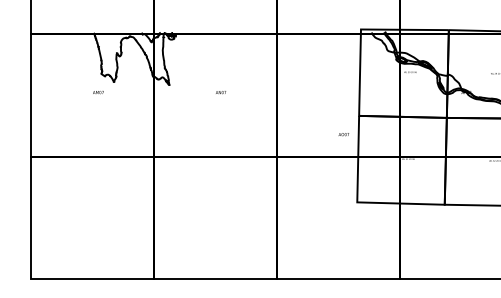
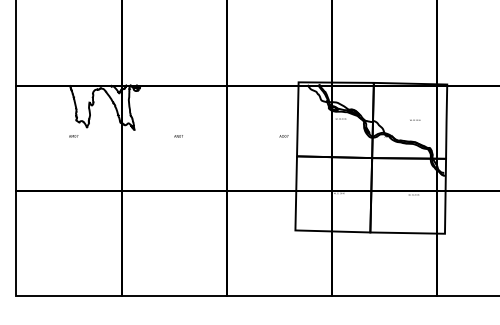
text: (343, 134) -> (283, 136), moved

